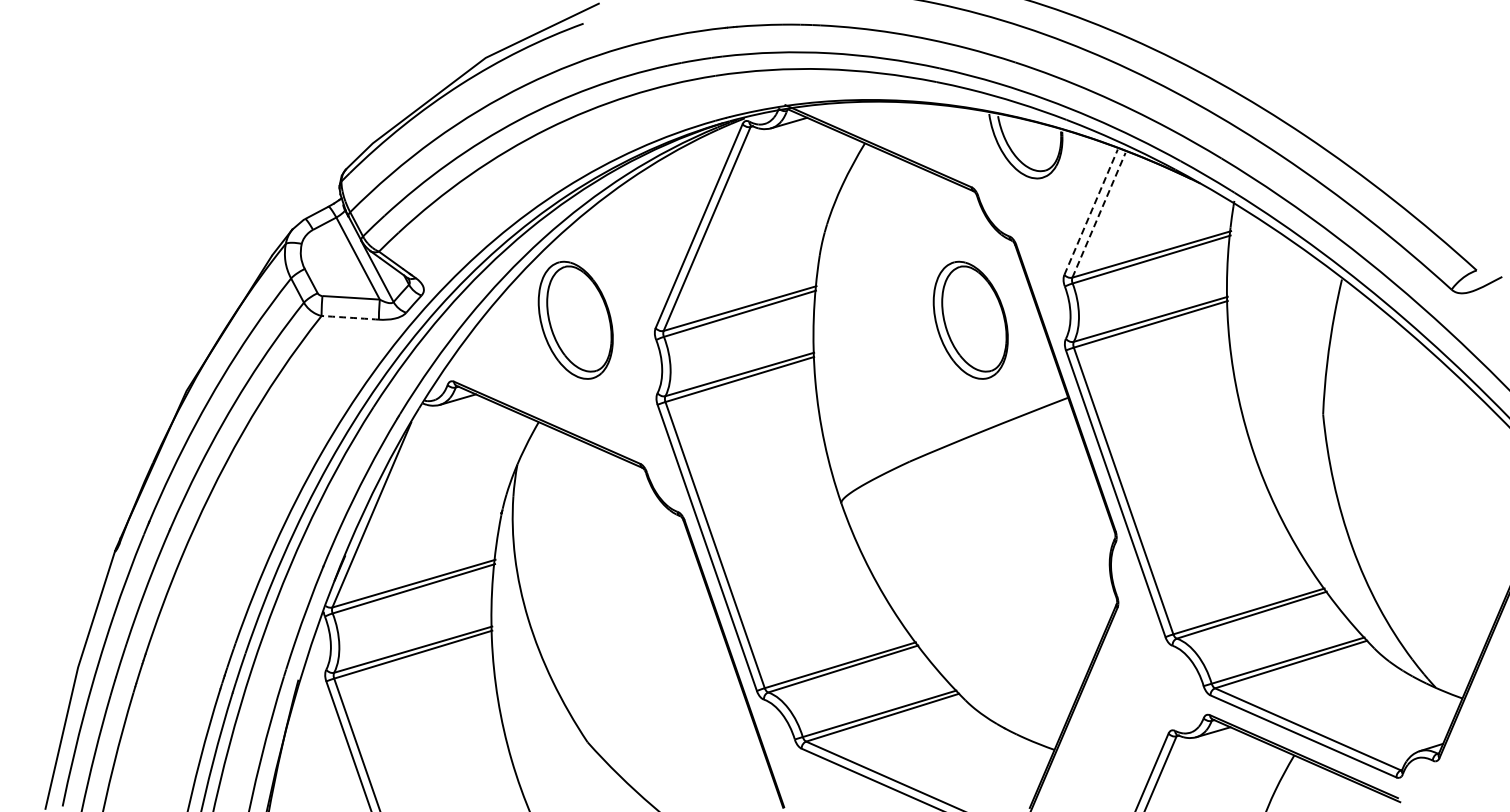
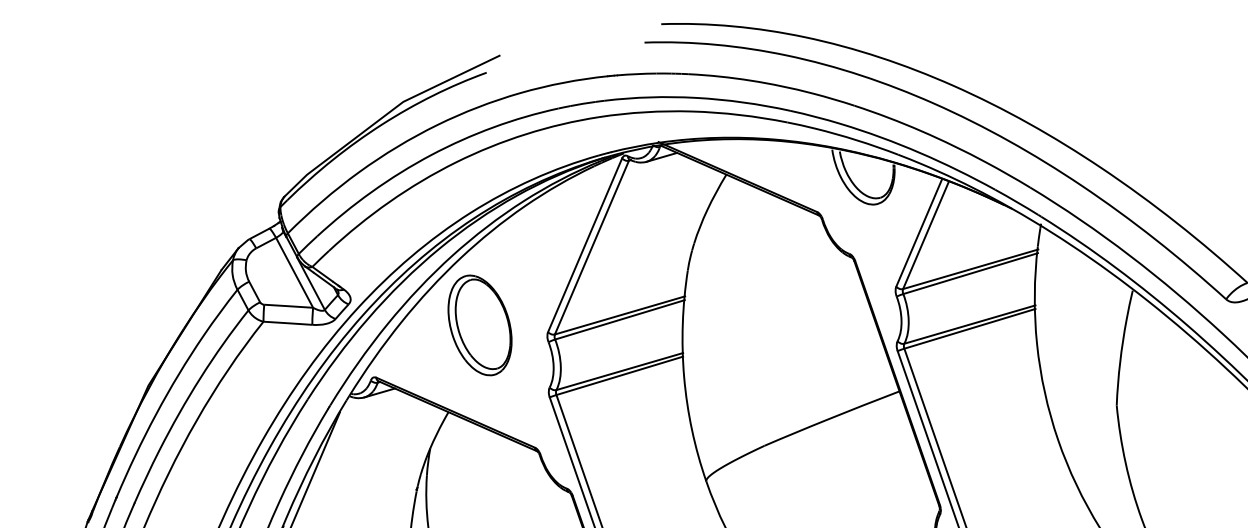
line: (1091, 211) -> (919, 232), dashed -> solid
line: (1098, 215) -> (925, 236), dashed -> solid
arc: (350, 317) -> (288, 323), dashed -> solid
part: (970, 319) -> (816, 324), removed

